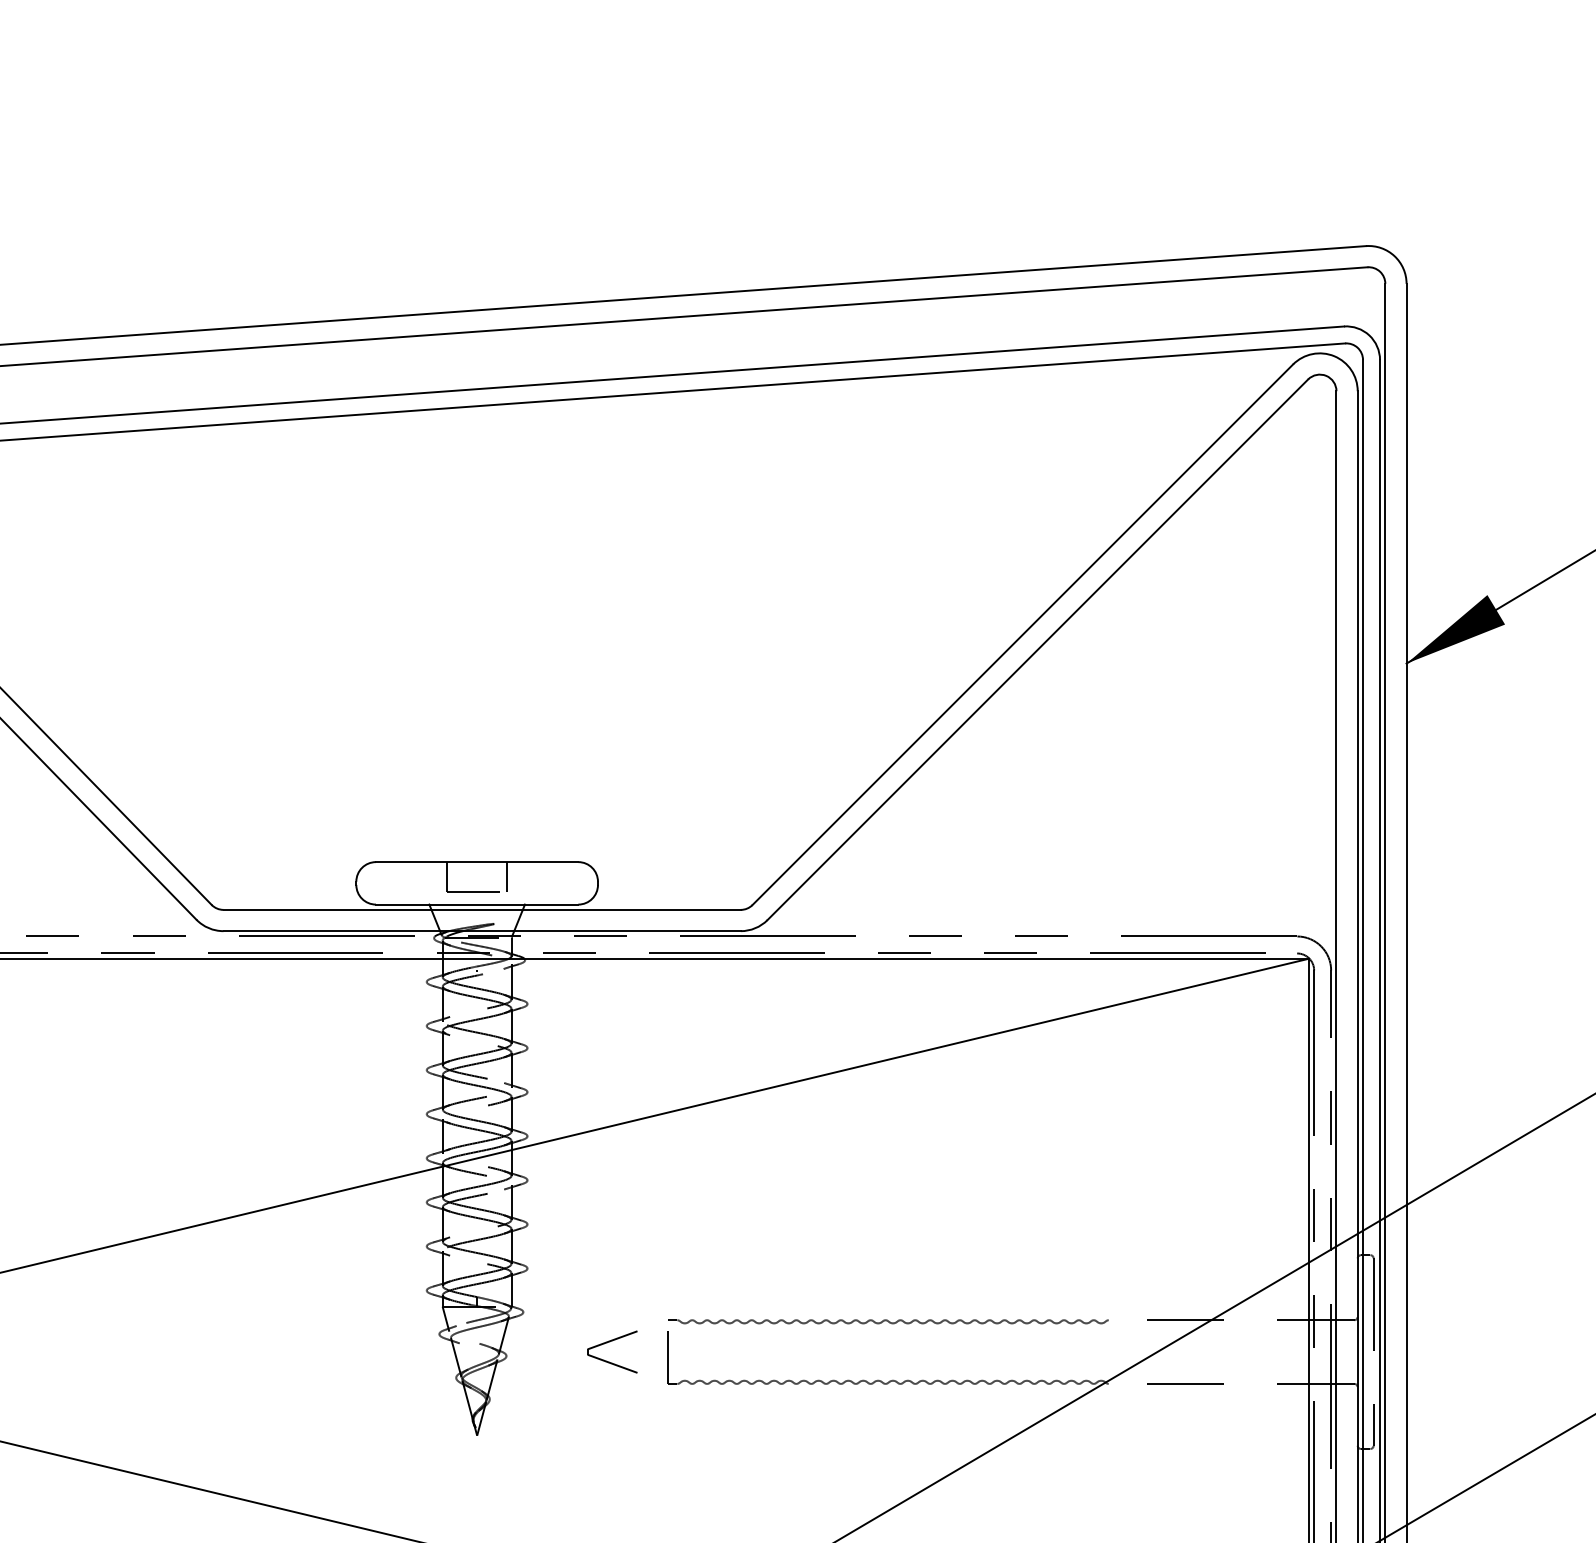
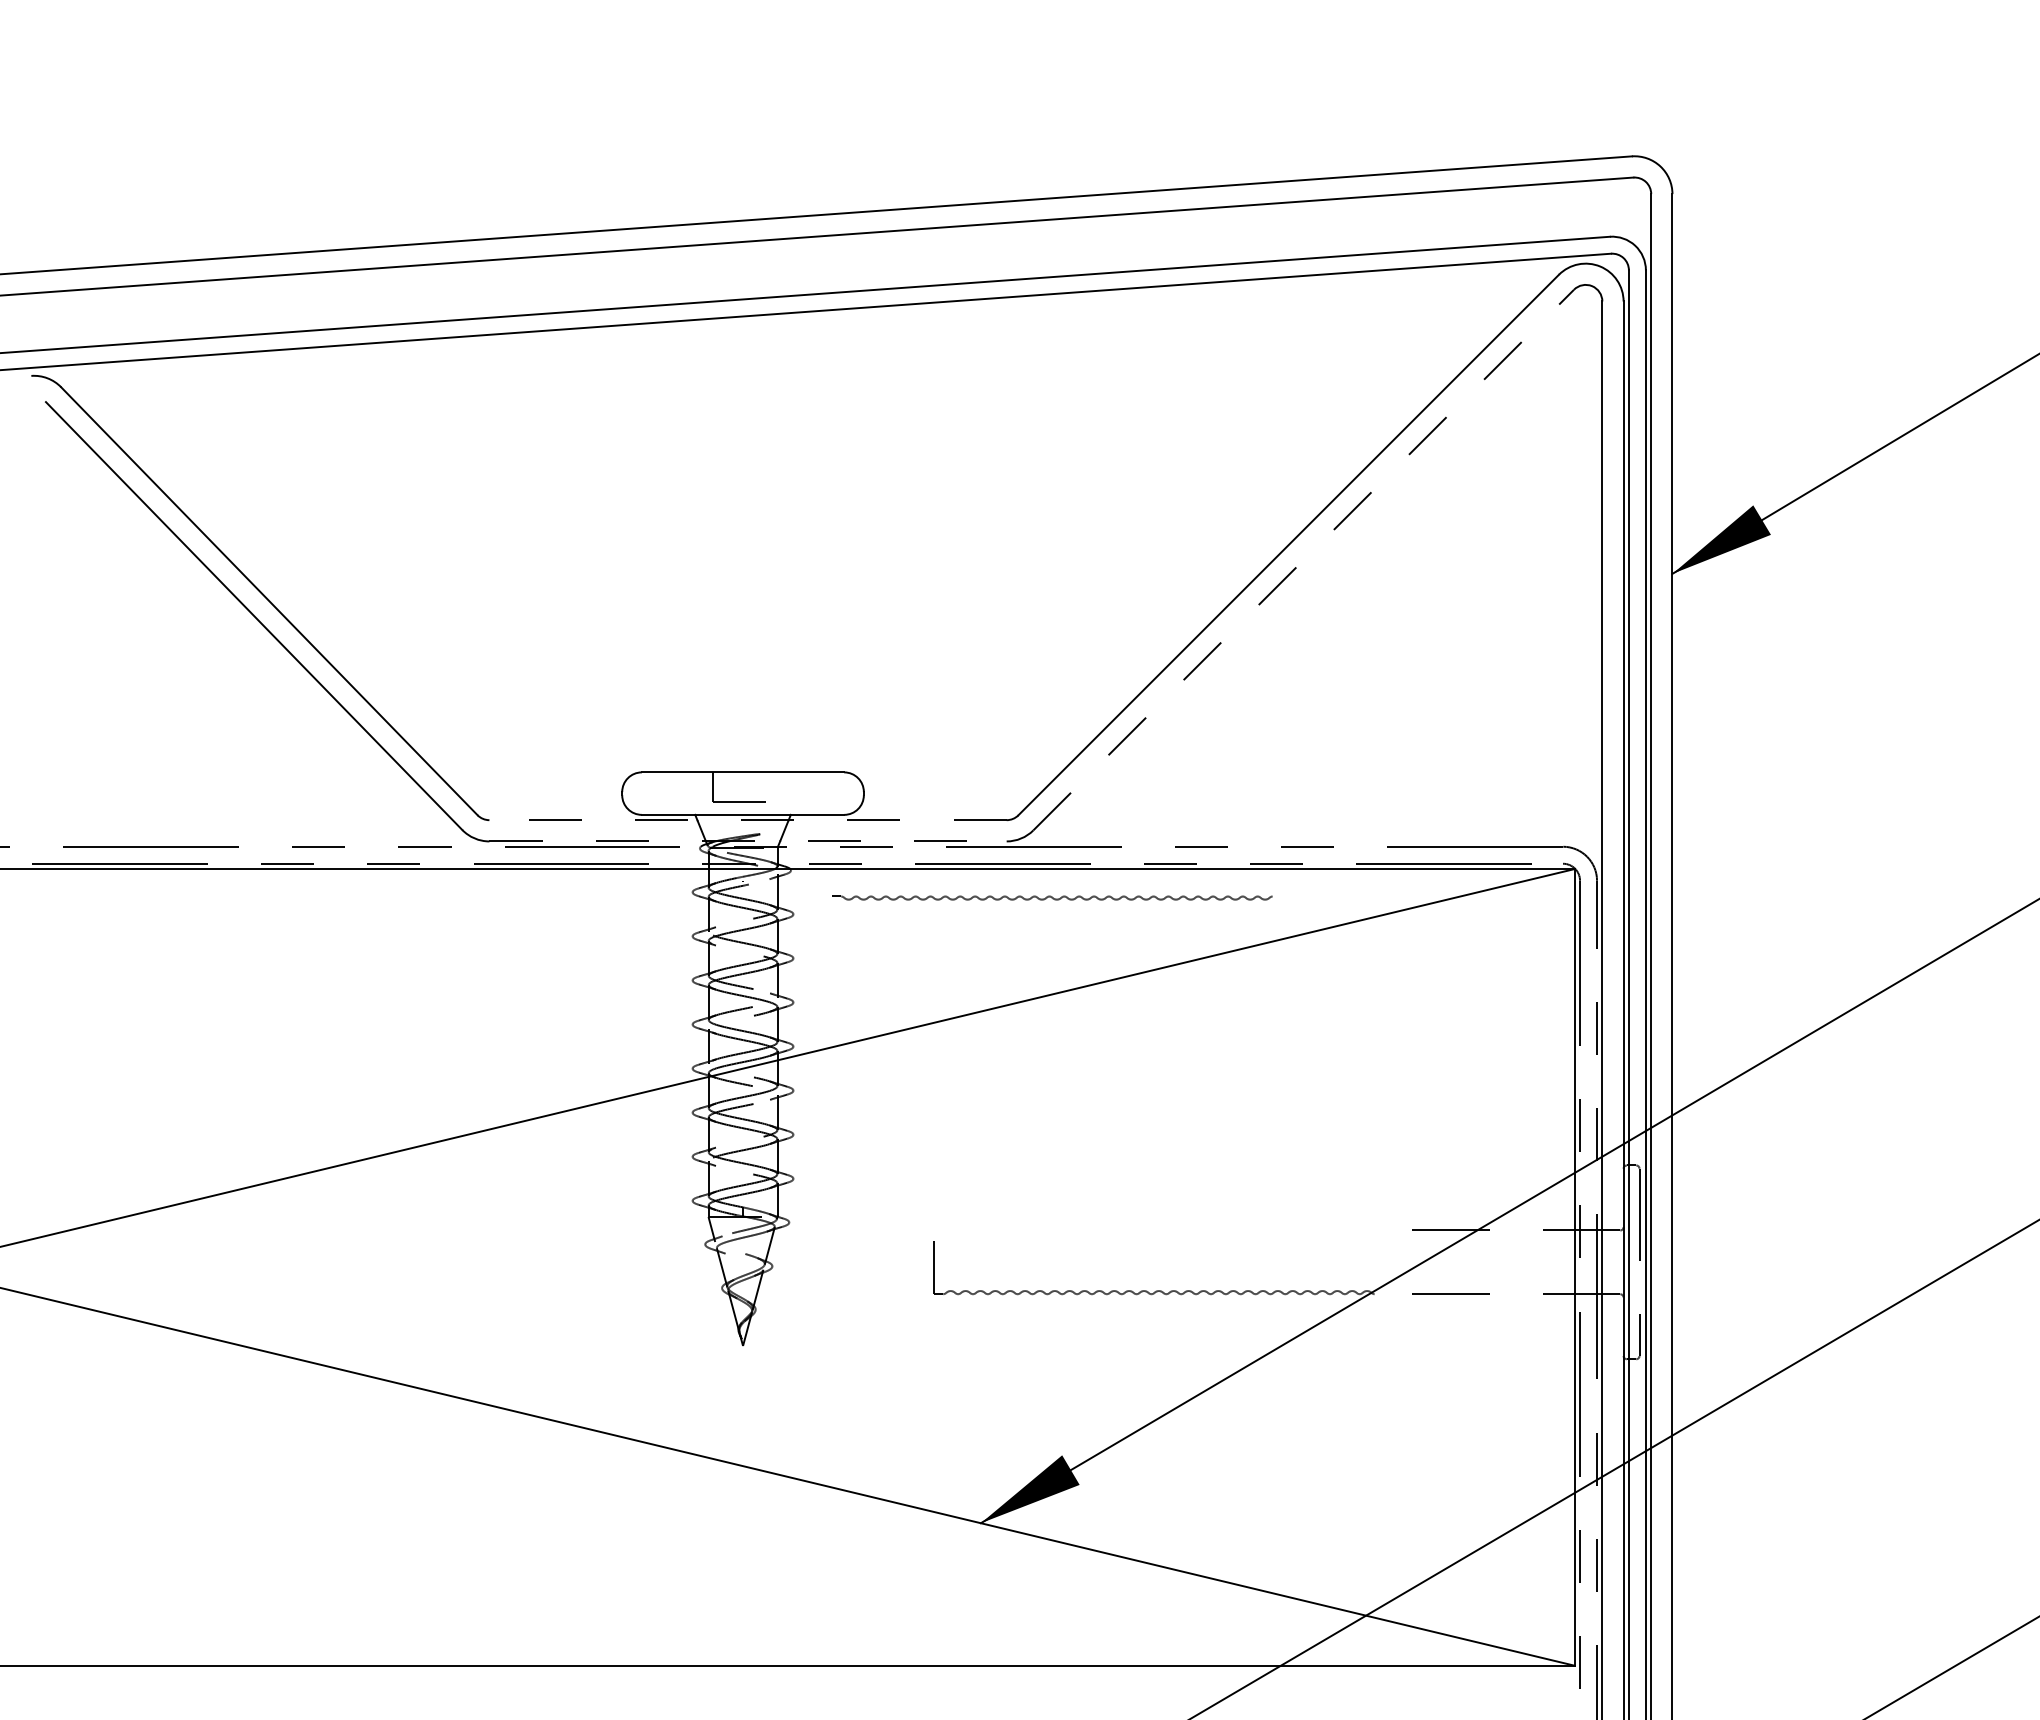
line: (1038, 649) -> (1304, 559), solid -> dashed
line: (507, 877) -> (773, 787), removed
line: (482, 910) -> (748, 820), solid -> dashed
line: (482, 931) -> (748, 841), solid -> dashed
part: (888, 1321) -> (1052, 897), moved
part: (607, 1343) -> (873, 1253), removed

